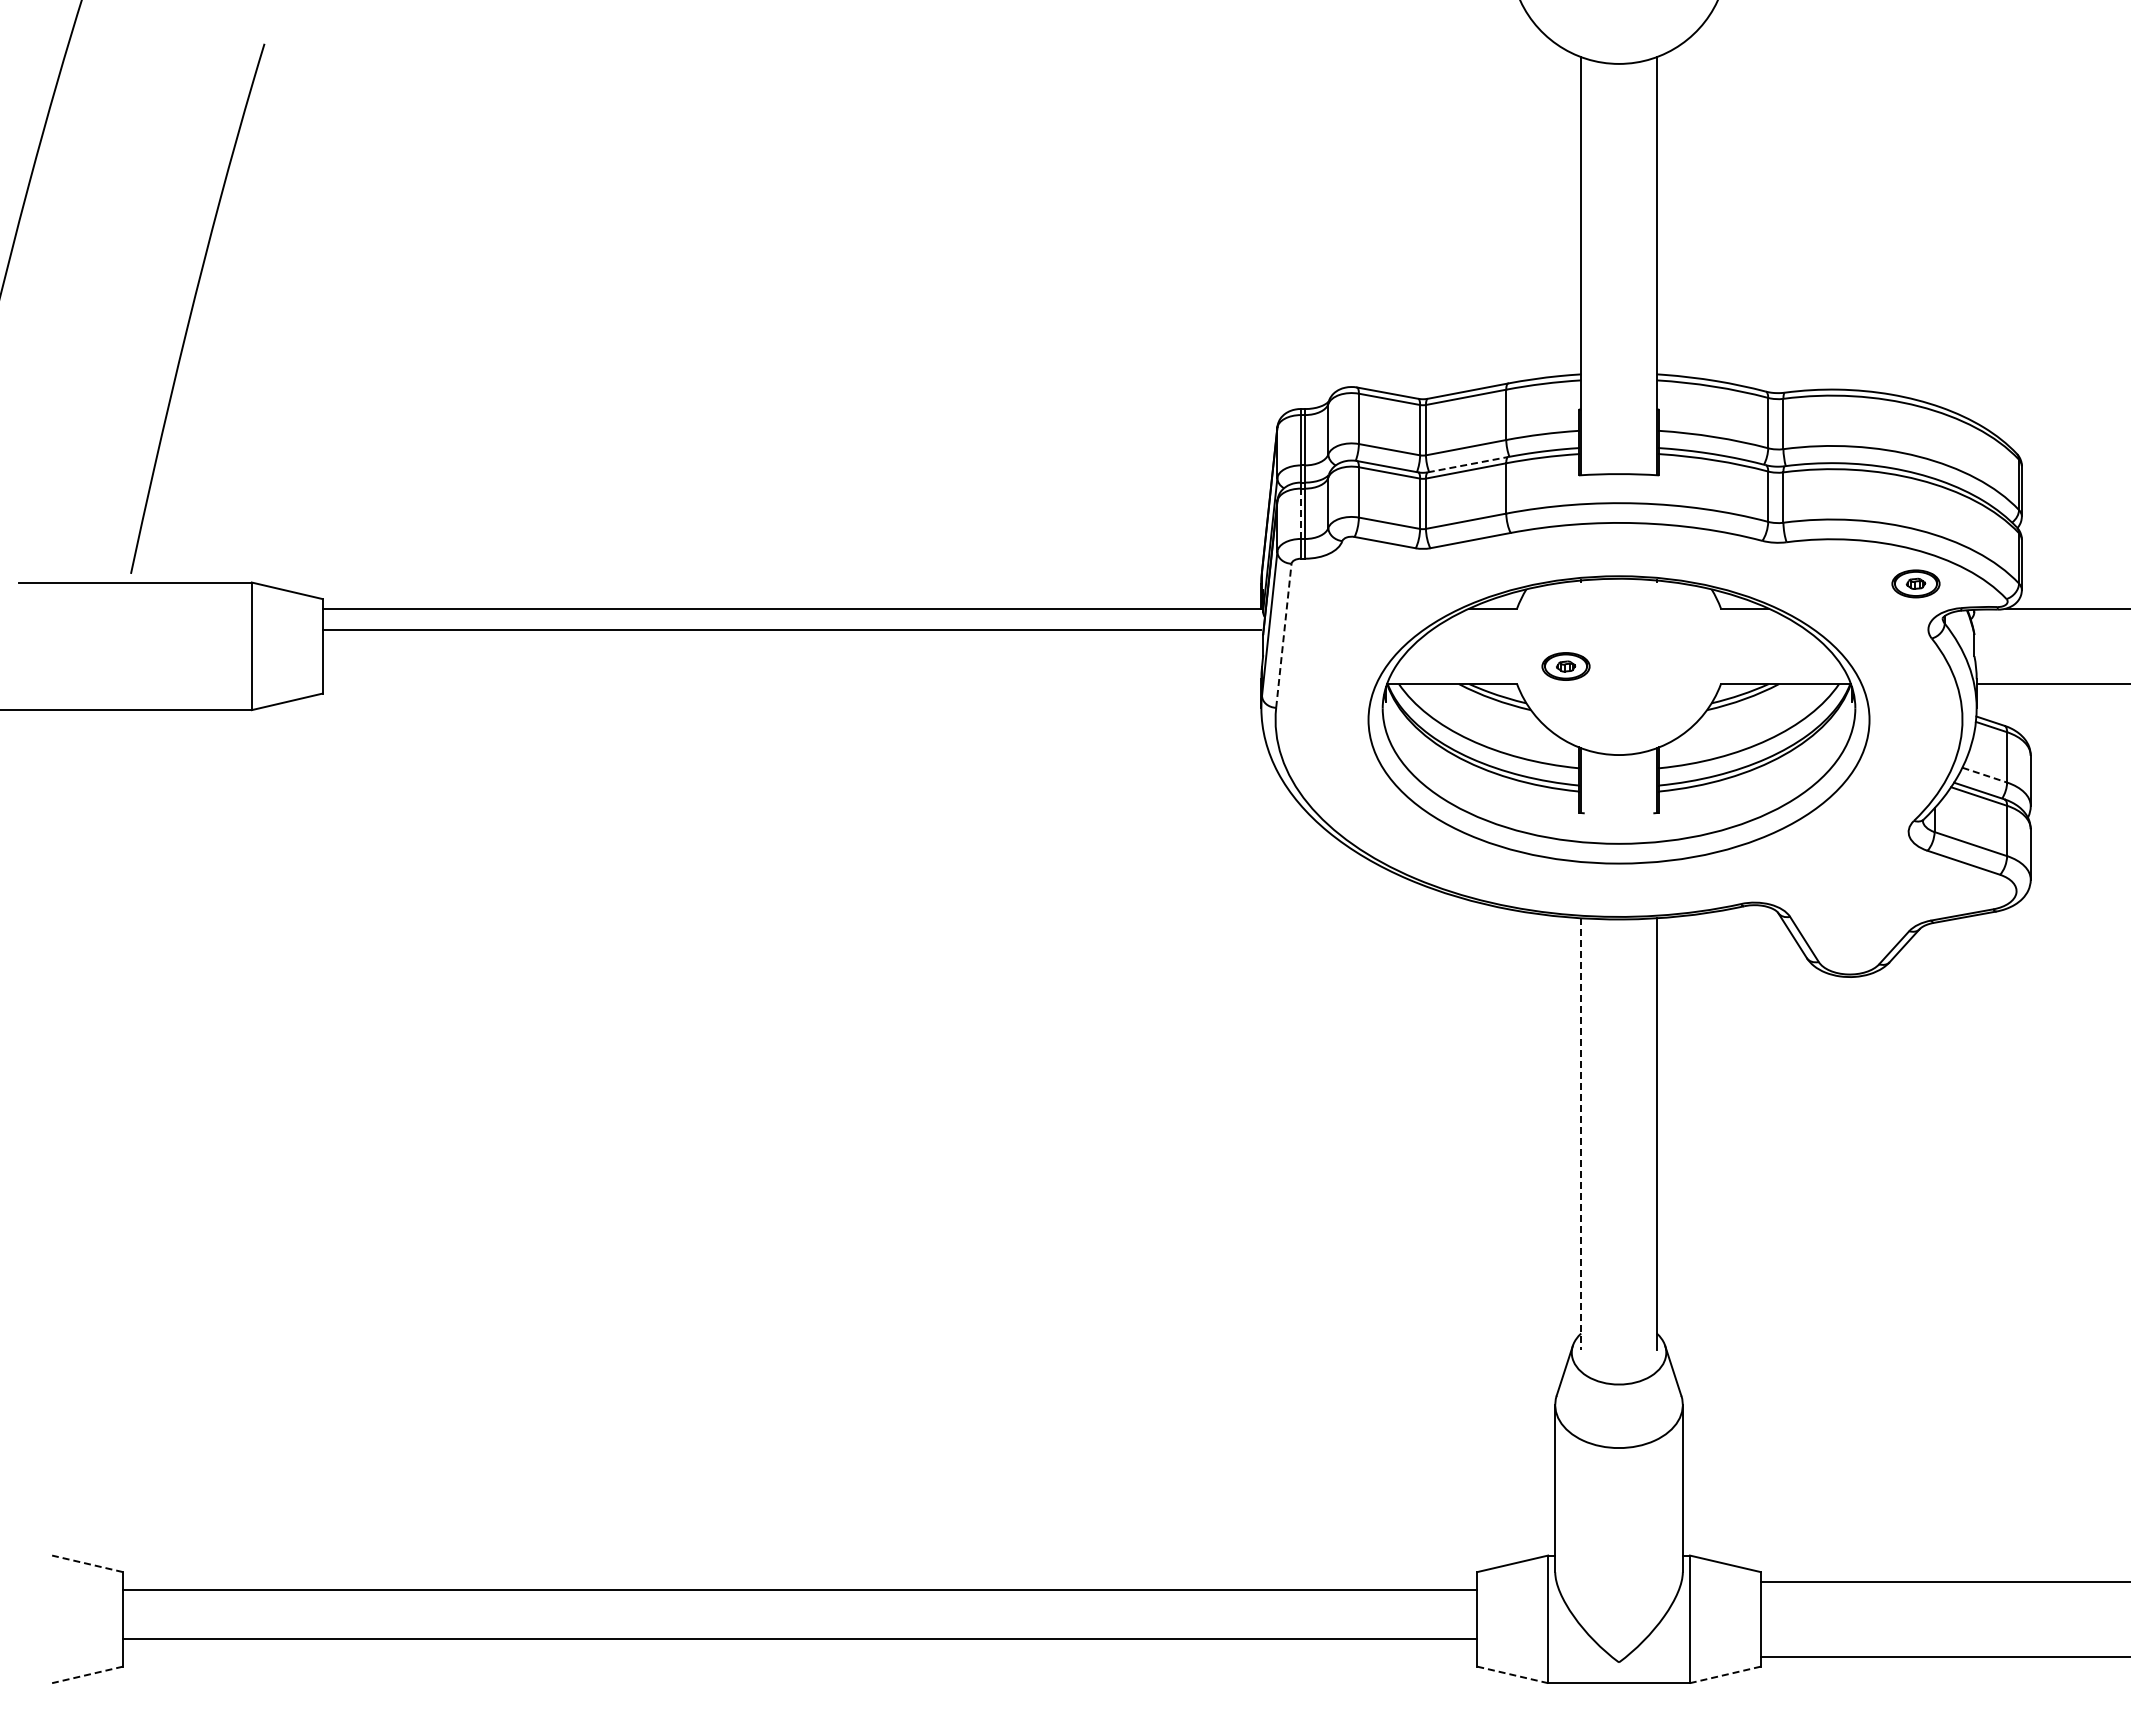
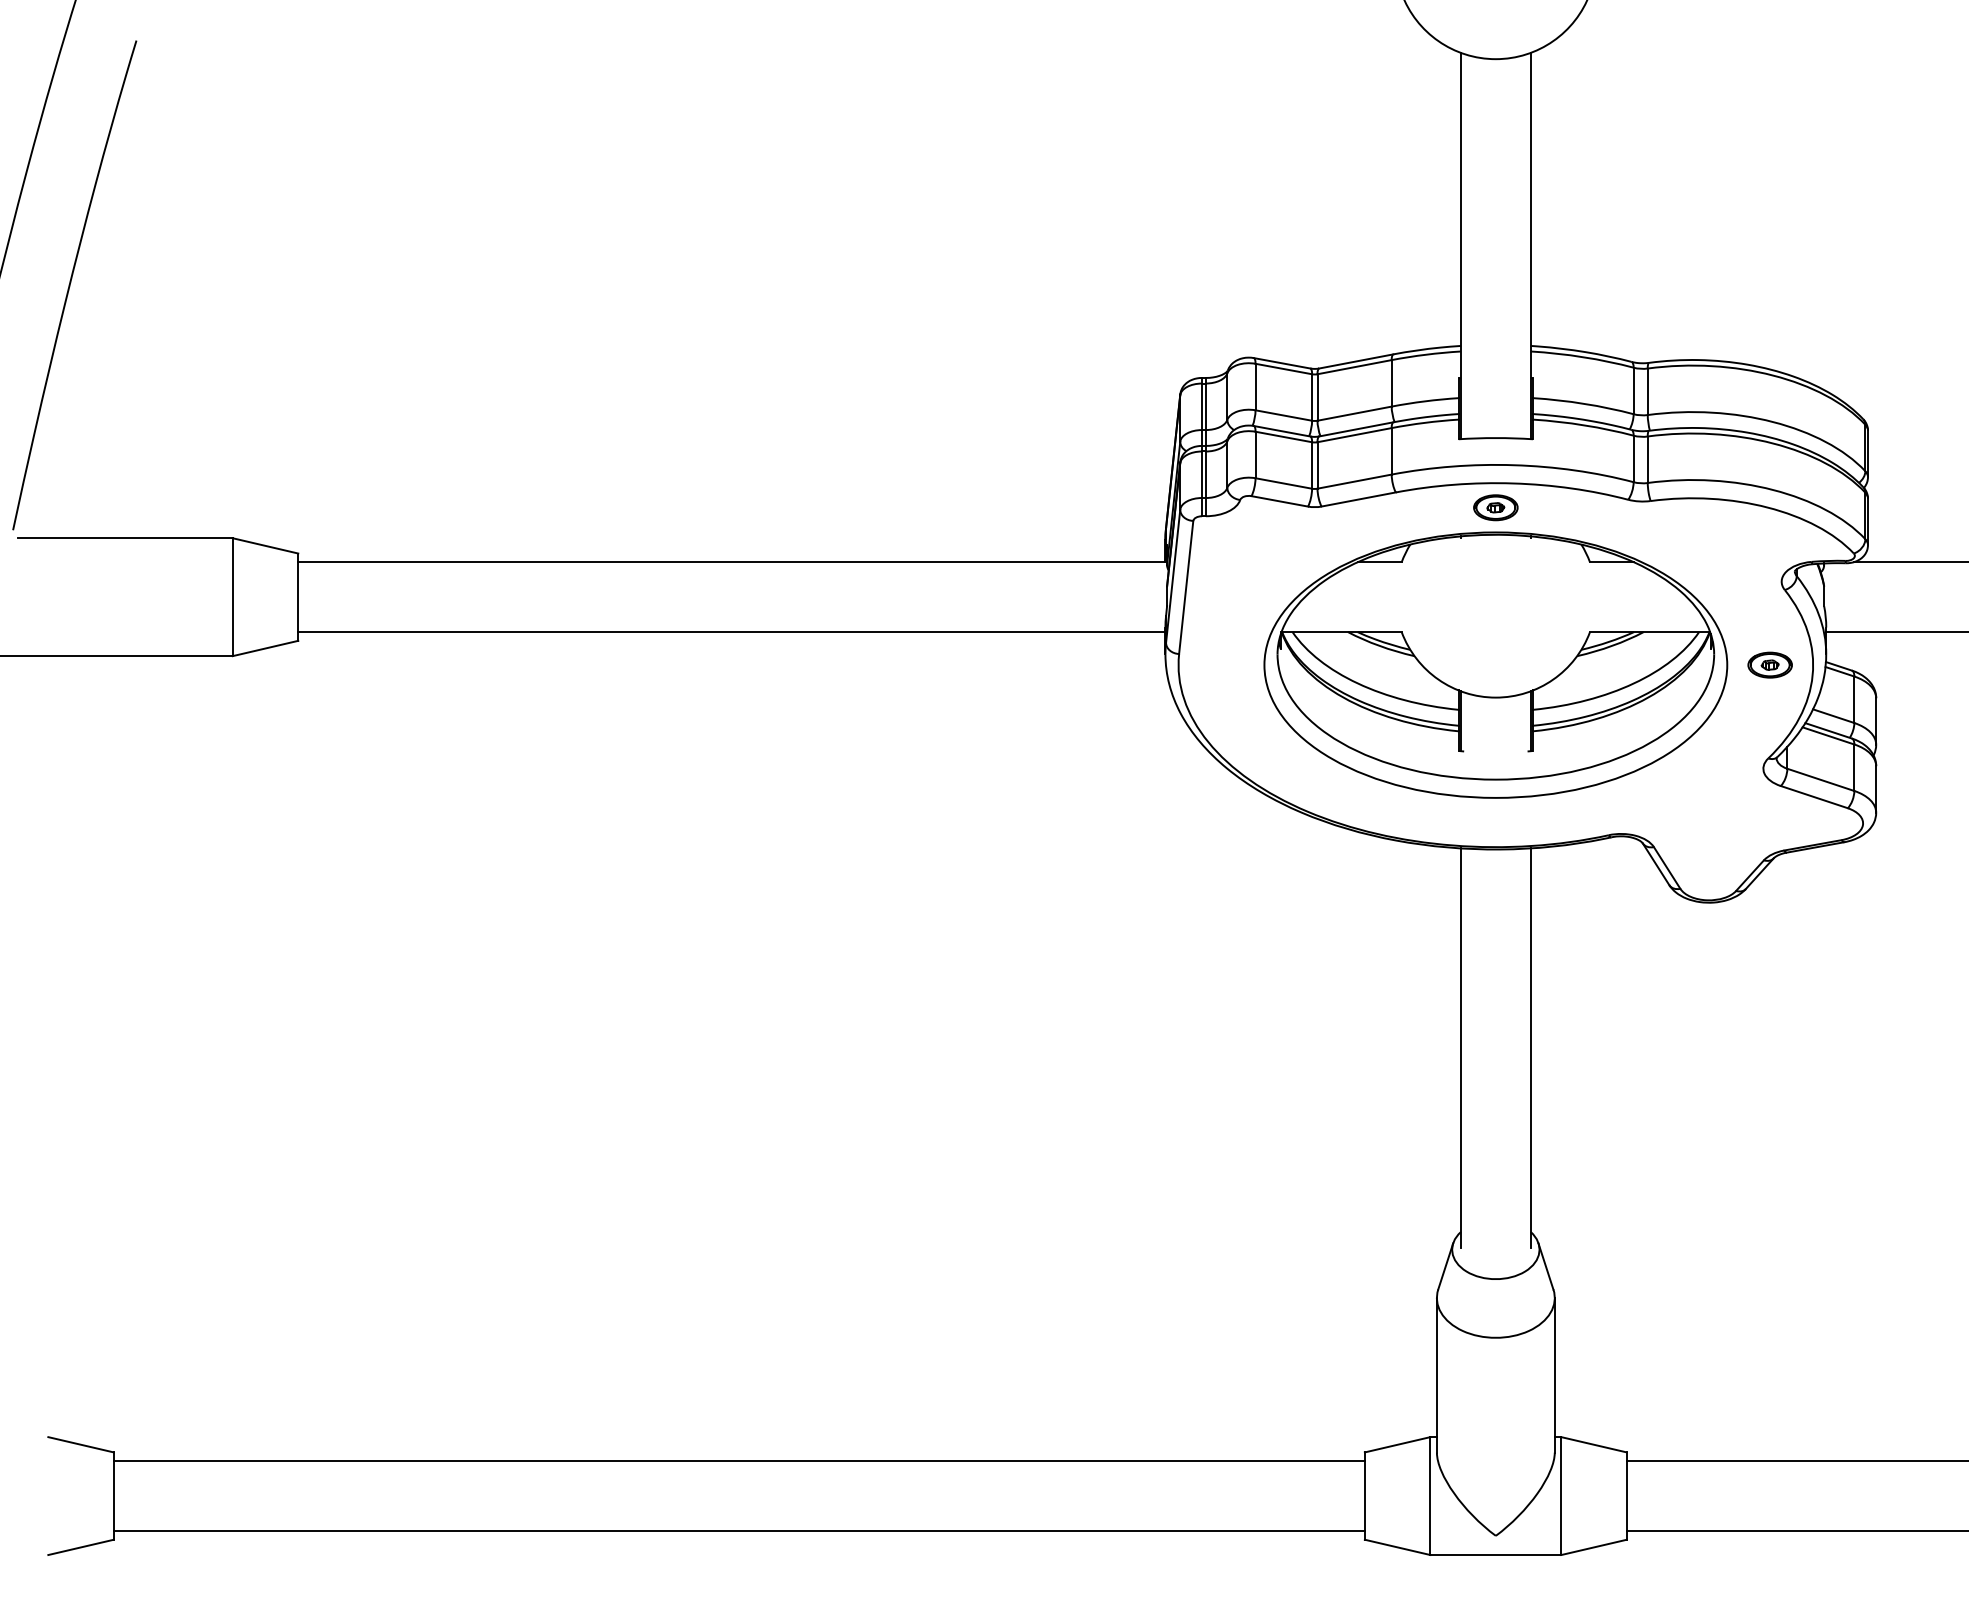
curve: (193, 308) -> (70, 285), moved
line: (1467, 464) -> (1355, 429), dashed -> solid
line: (1300, 513) -> (1201, 474), dashed -> solid
part: (1915, 583) -> (1769, 664), moved
line: (791, 630) -> (731, 632), moved
line: (1283, 635) -> (1185, 587), dashed -> solid
part: (1565, 666) -> (1495, 507), moved
line: (1984, 775) -> (1833, 716), dashed -> solid
line: (1581, 1134) -> (1461, 1048), dashed -> solid
line: (87, 1563) -> (81, 1444), dashed -> solid
line: (800, 1590) -> (739, 1531), moved
line: (800, 1638) -> (739, 1461), moved
line: (87, 1675) -> (81, 1547), dashed -> solid
line: (1513, 1675) -> (1398, 1547), dashed -> solid
line: (1724, 1675) -> (1593, 1547), dashed -> solid

